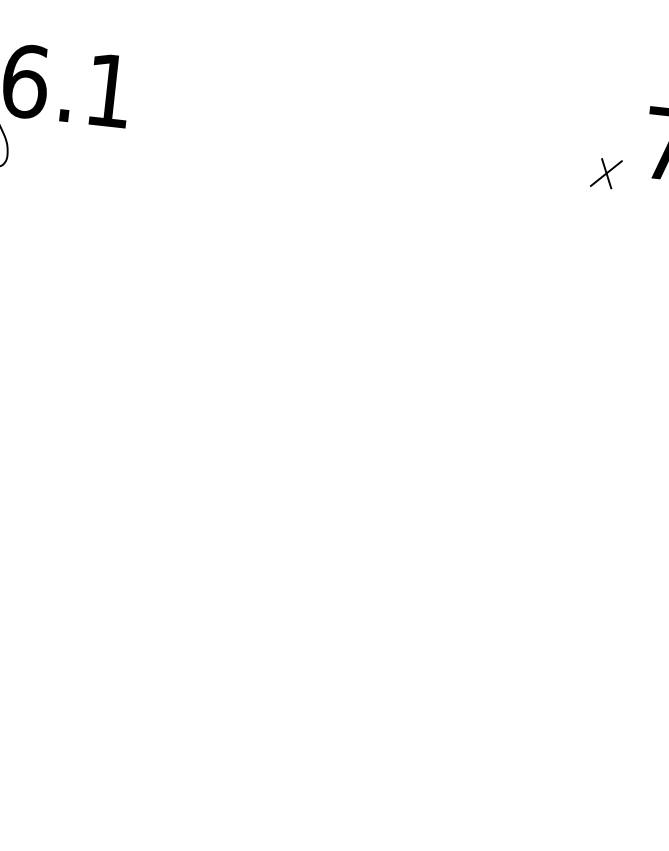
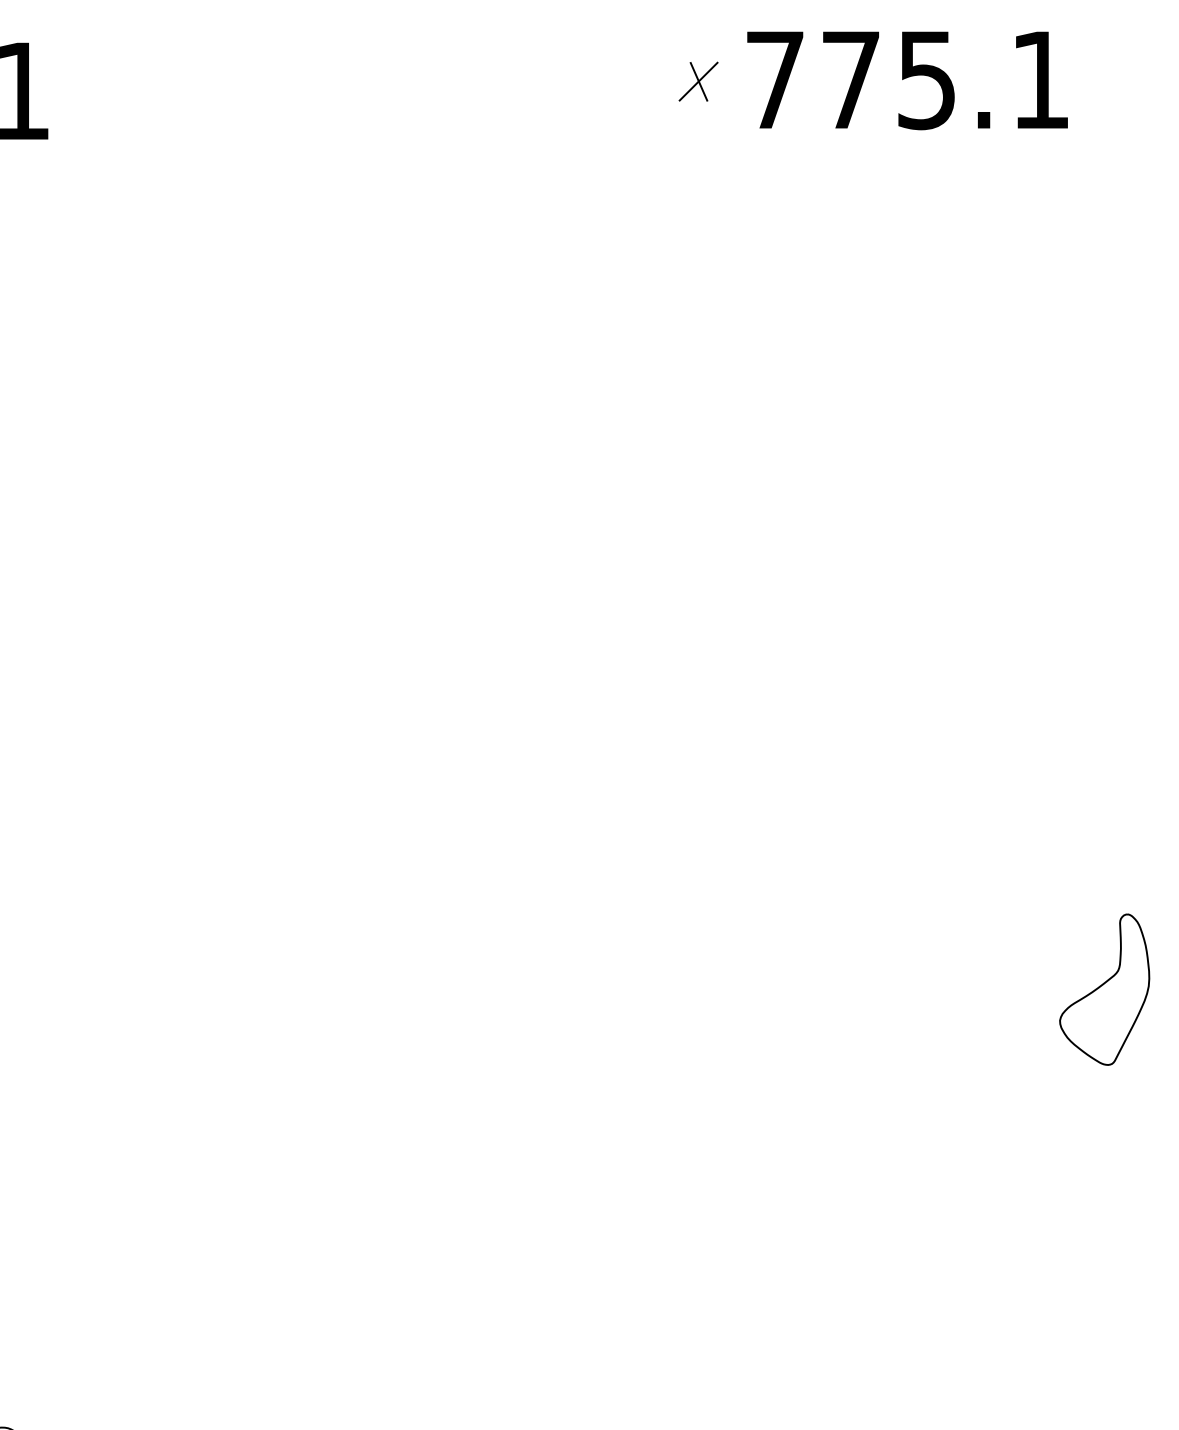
part: (606, 173) -> (698, 81), moved

